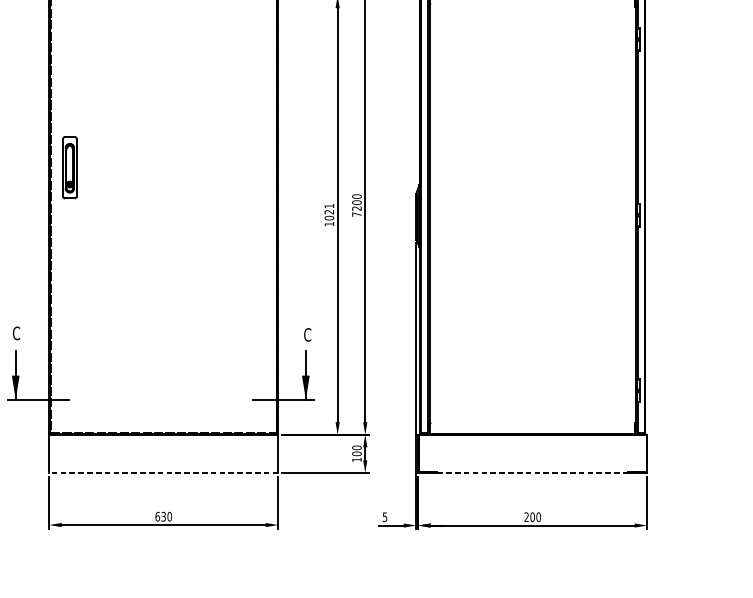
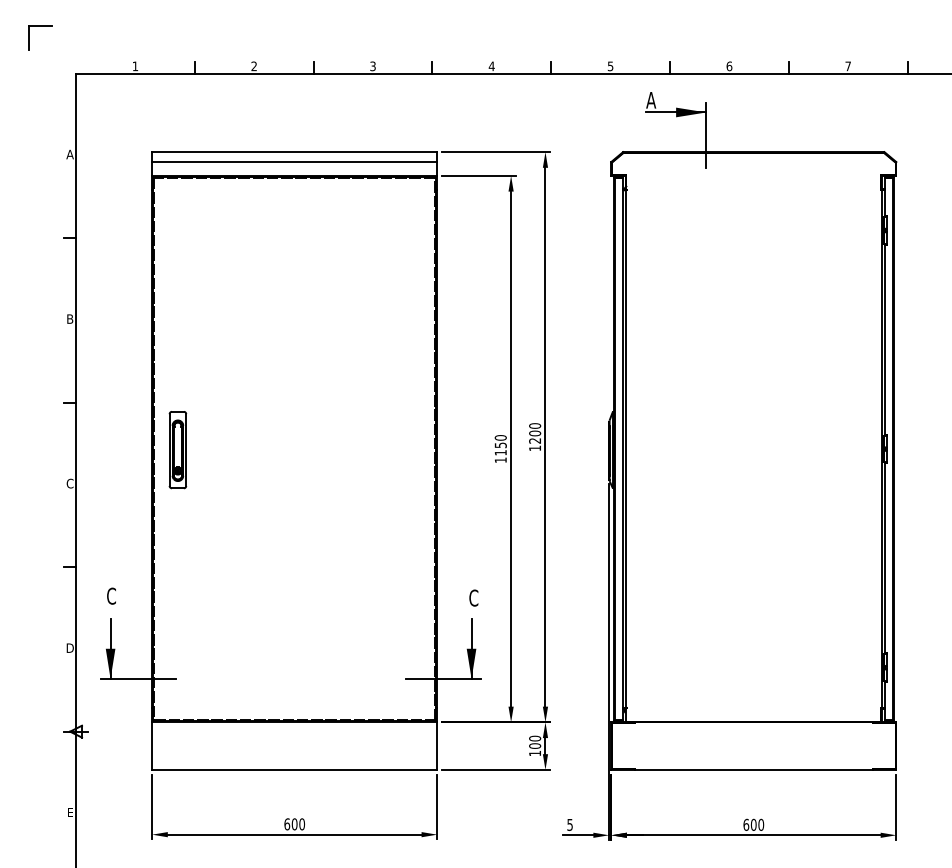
part: (69, 168) -> (177, 450), moved
text: (329, 212) -> (500, 445), 1021 -> 1150
text: (356, 214) -> (534, 448), 7200 -> 1200
line: (163, 472) -> (294, 769), dashed -> solid
line: (532, 472) -> (753, 769), dashed -> solid
text: (163, 516) -> (294, 824), 630 -> 600
text: (526, 516) -> (746, 824), 200 -> 600

